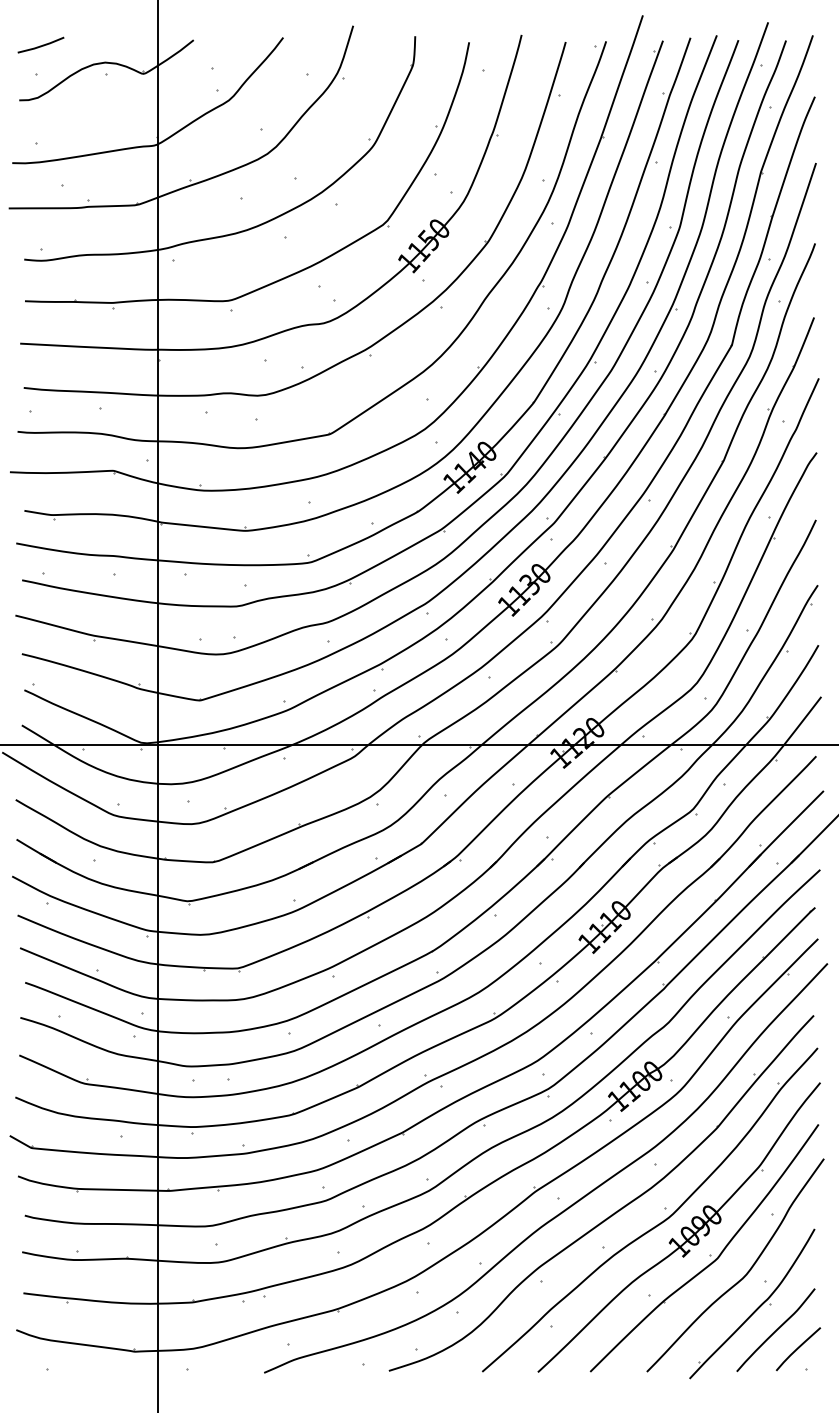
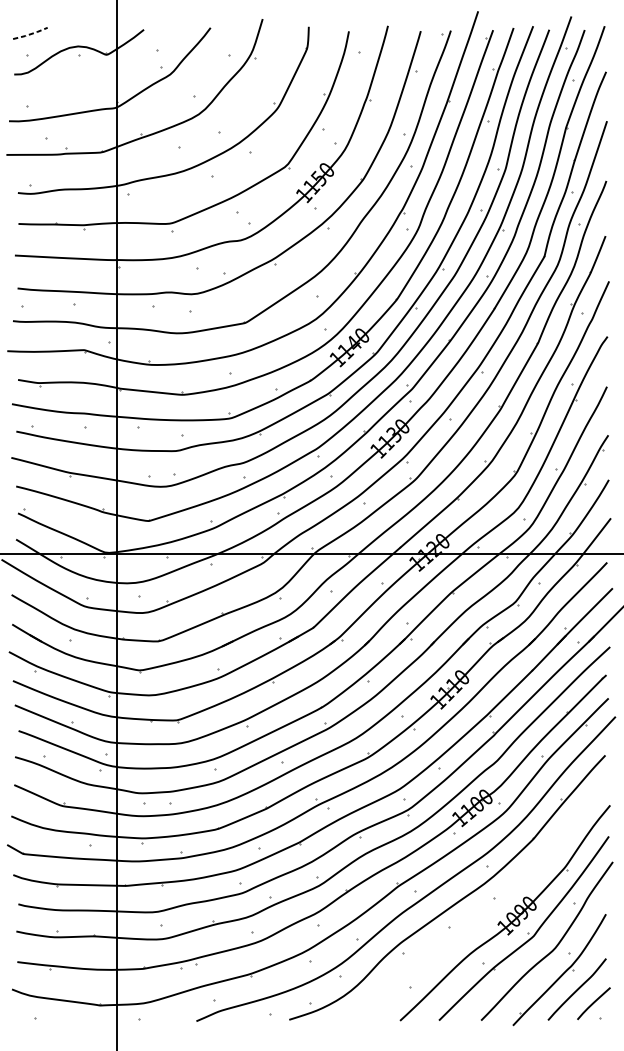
line: (41, 46) -> (30, 34), solid -> dashed
part: (658, 1223) -> (489, 910), removed

